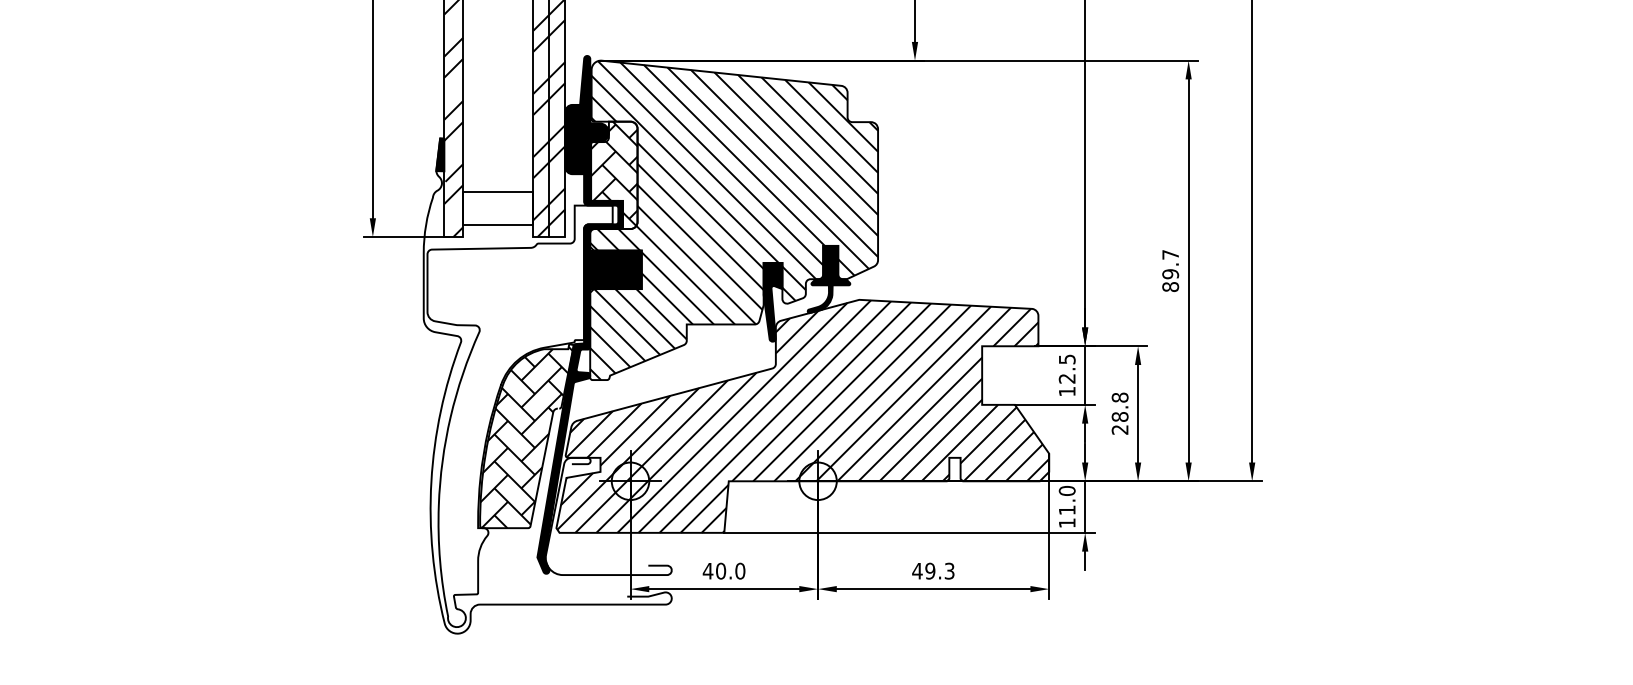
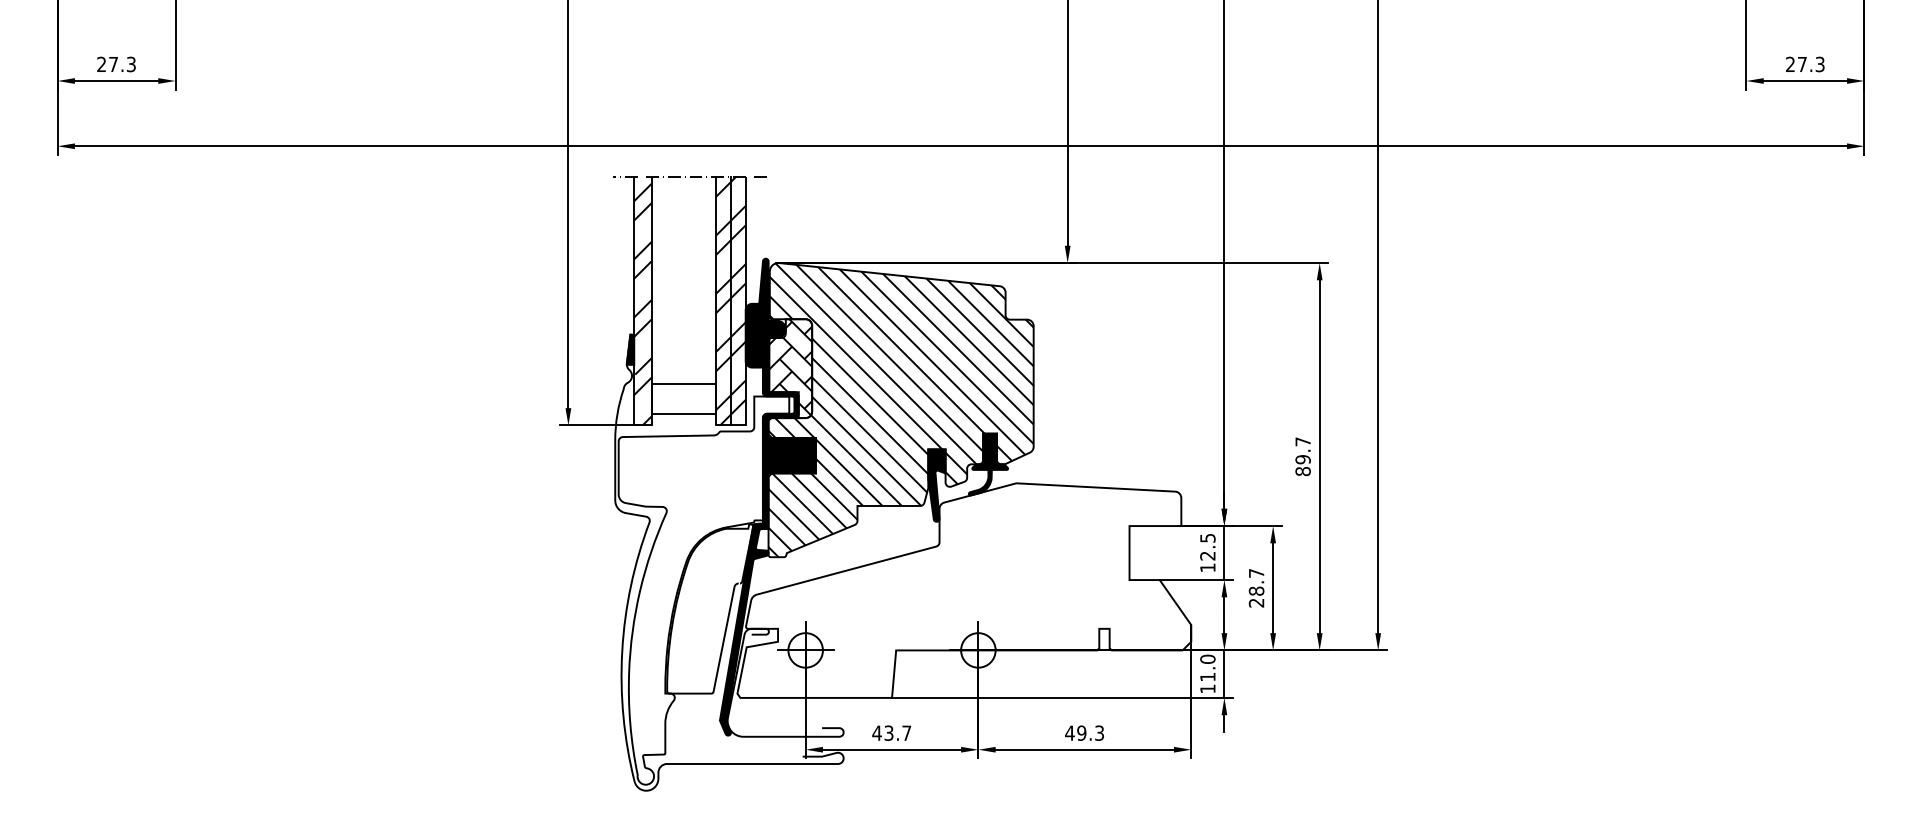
text: (1120, 396) -> (1256, 572), 28.8 -> 28.7
hatch: (802, 416) -> (964, 590), removed
hatch: (526, 436) -> (709, 609), removed
text: (730, 570) -> (897, 732), 40.0 -> 43.7

